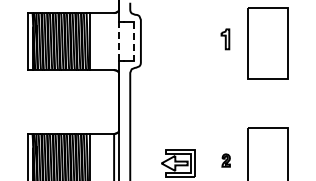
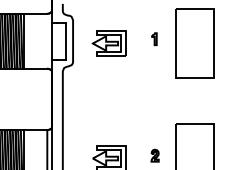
part: (225, 39) -> (154, 39), size x0.62
line: (118, 41) -> (51, 41), dashed -> solid
line: (133, 42) -> (65, 42), dashed -> solid
part: (177, 43) -> (108, 43), added

